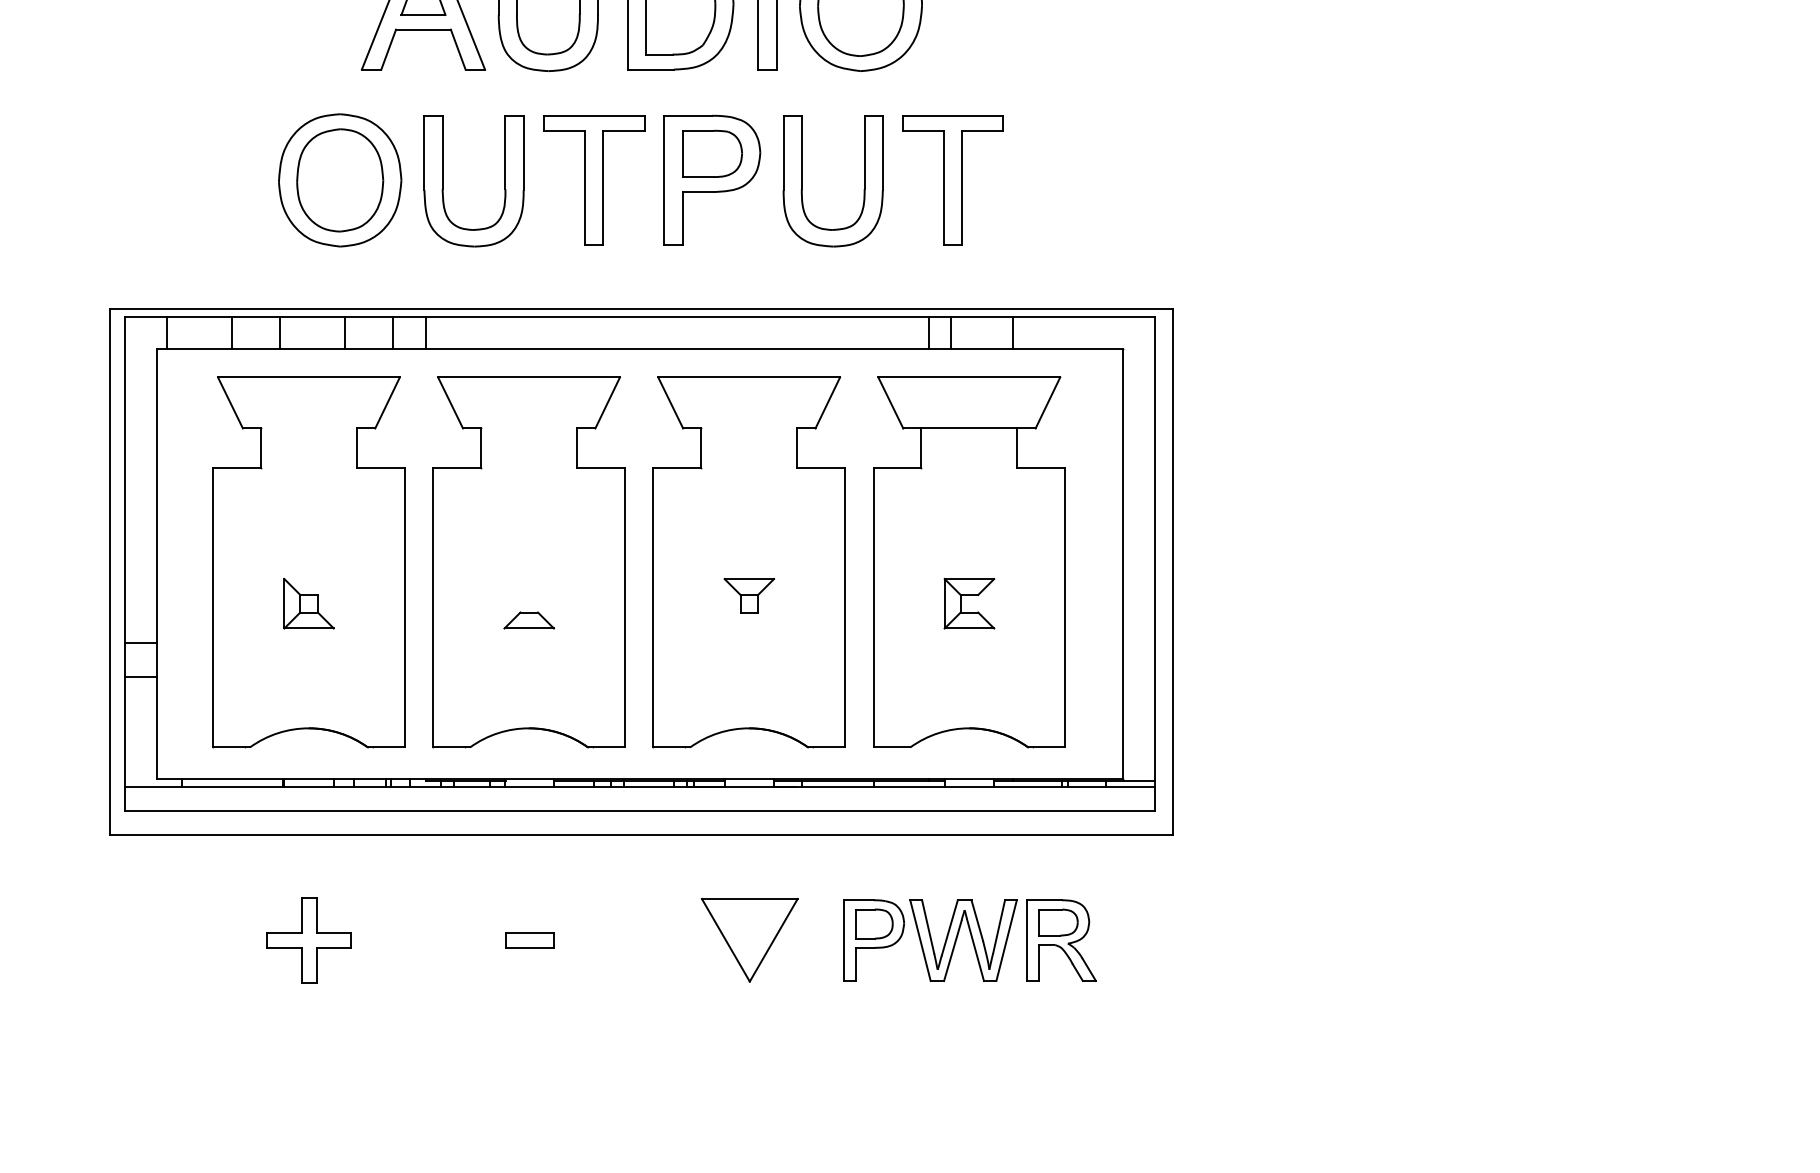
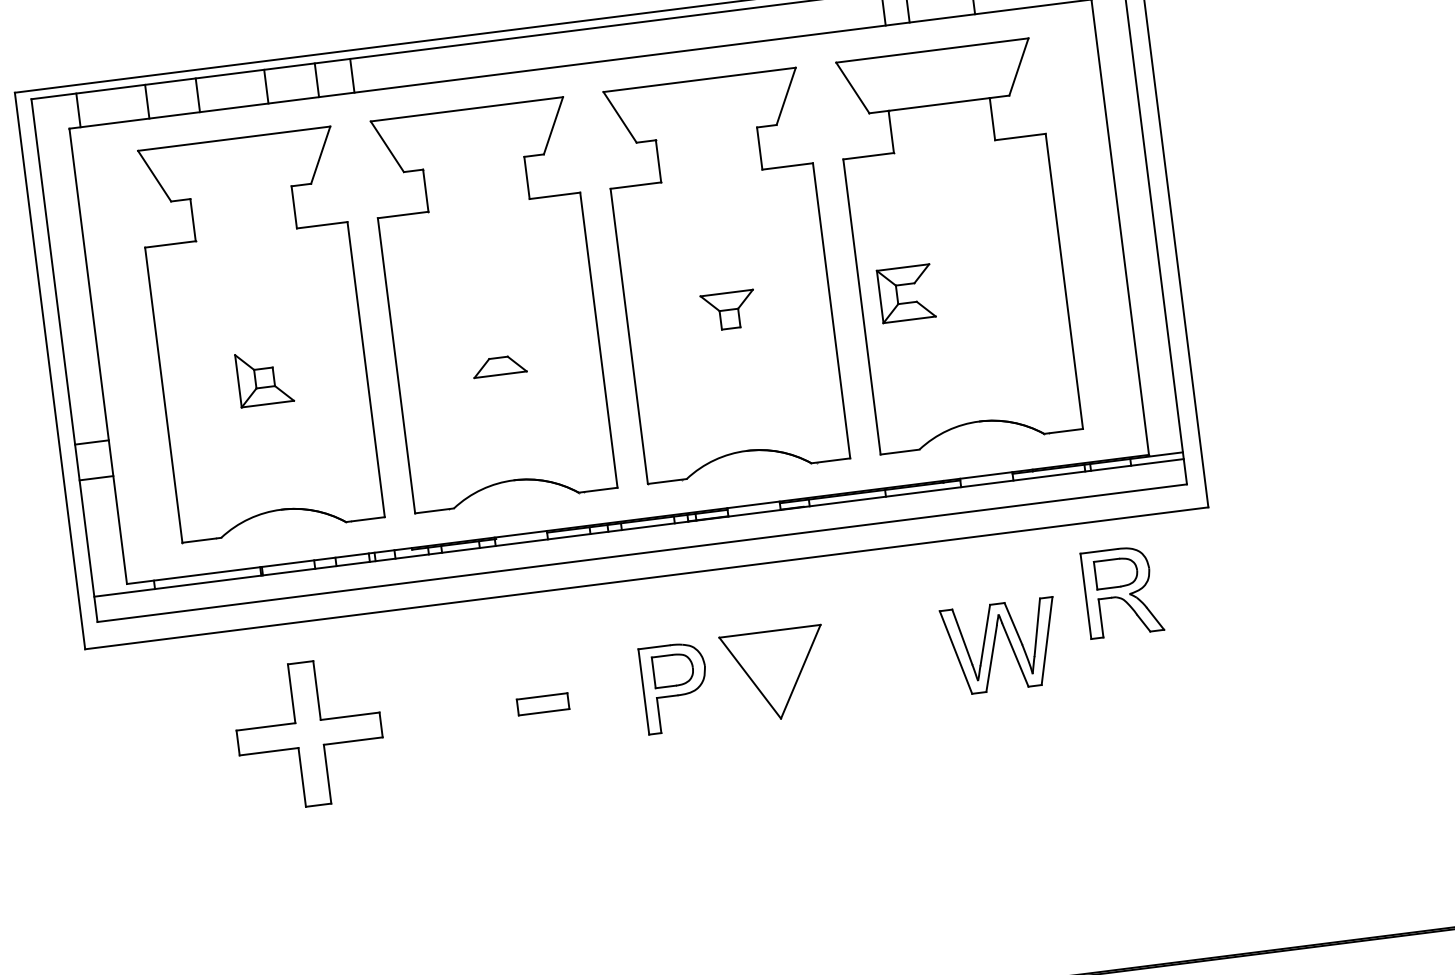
part: (969, 595) -> (905, 284), moved
part: (308, 940) -> (308, 734), size x1.6
part: (874, 940) -> (675, 687), moved
part: (1061, 940) -> (1122, 591), moved

